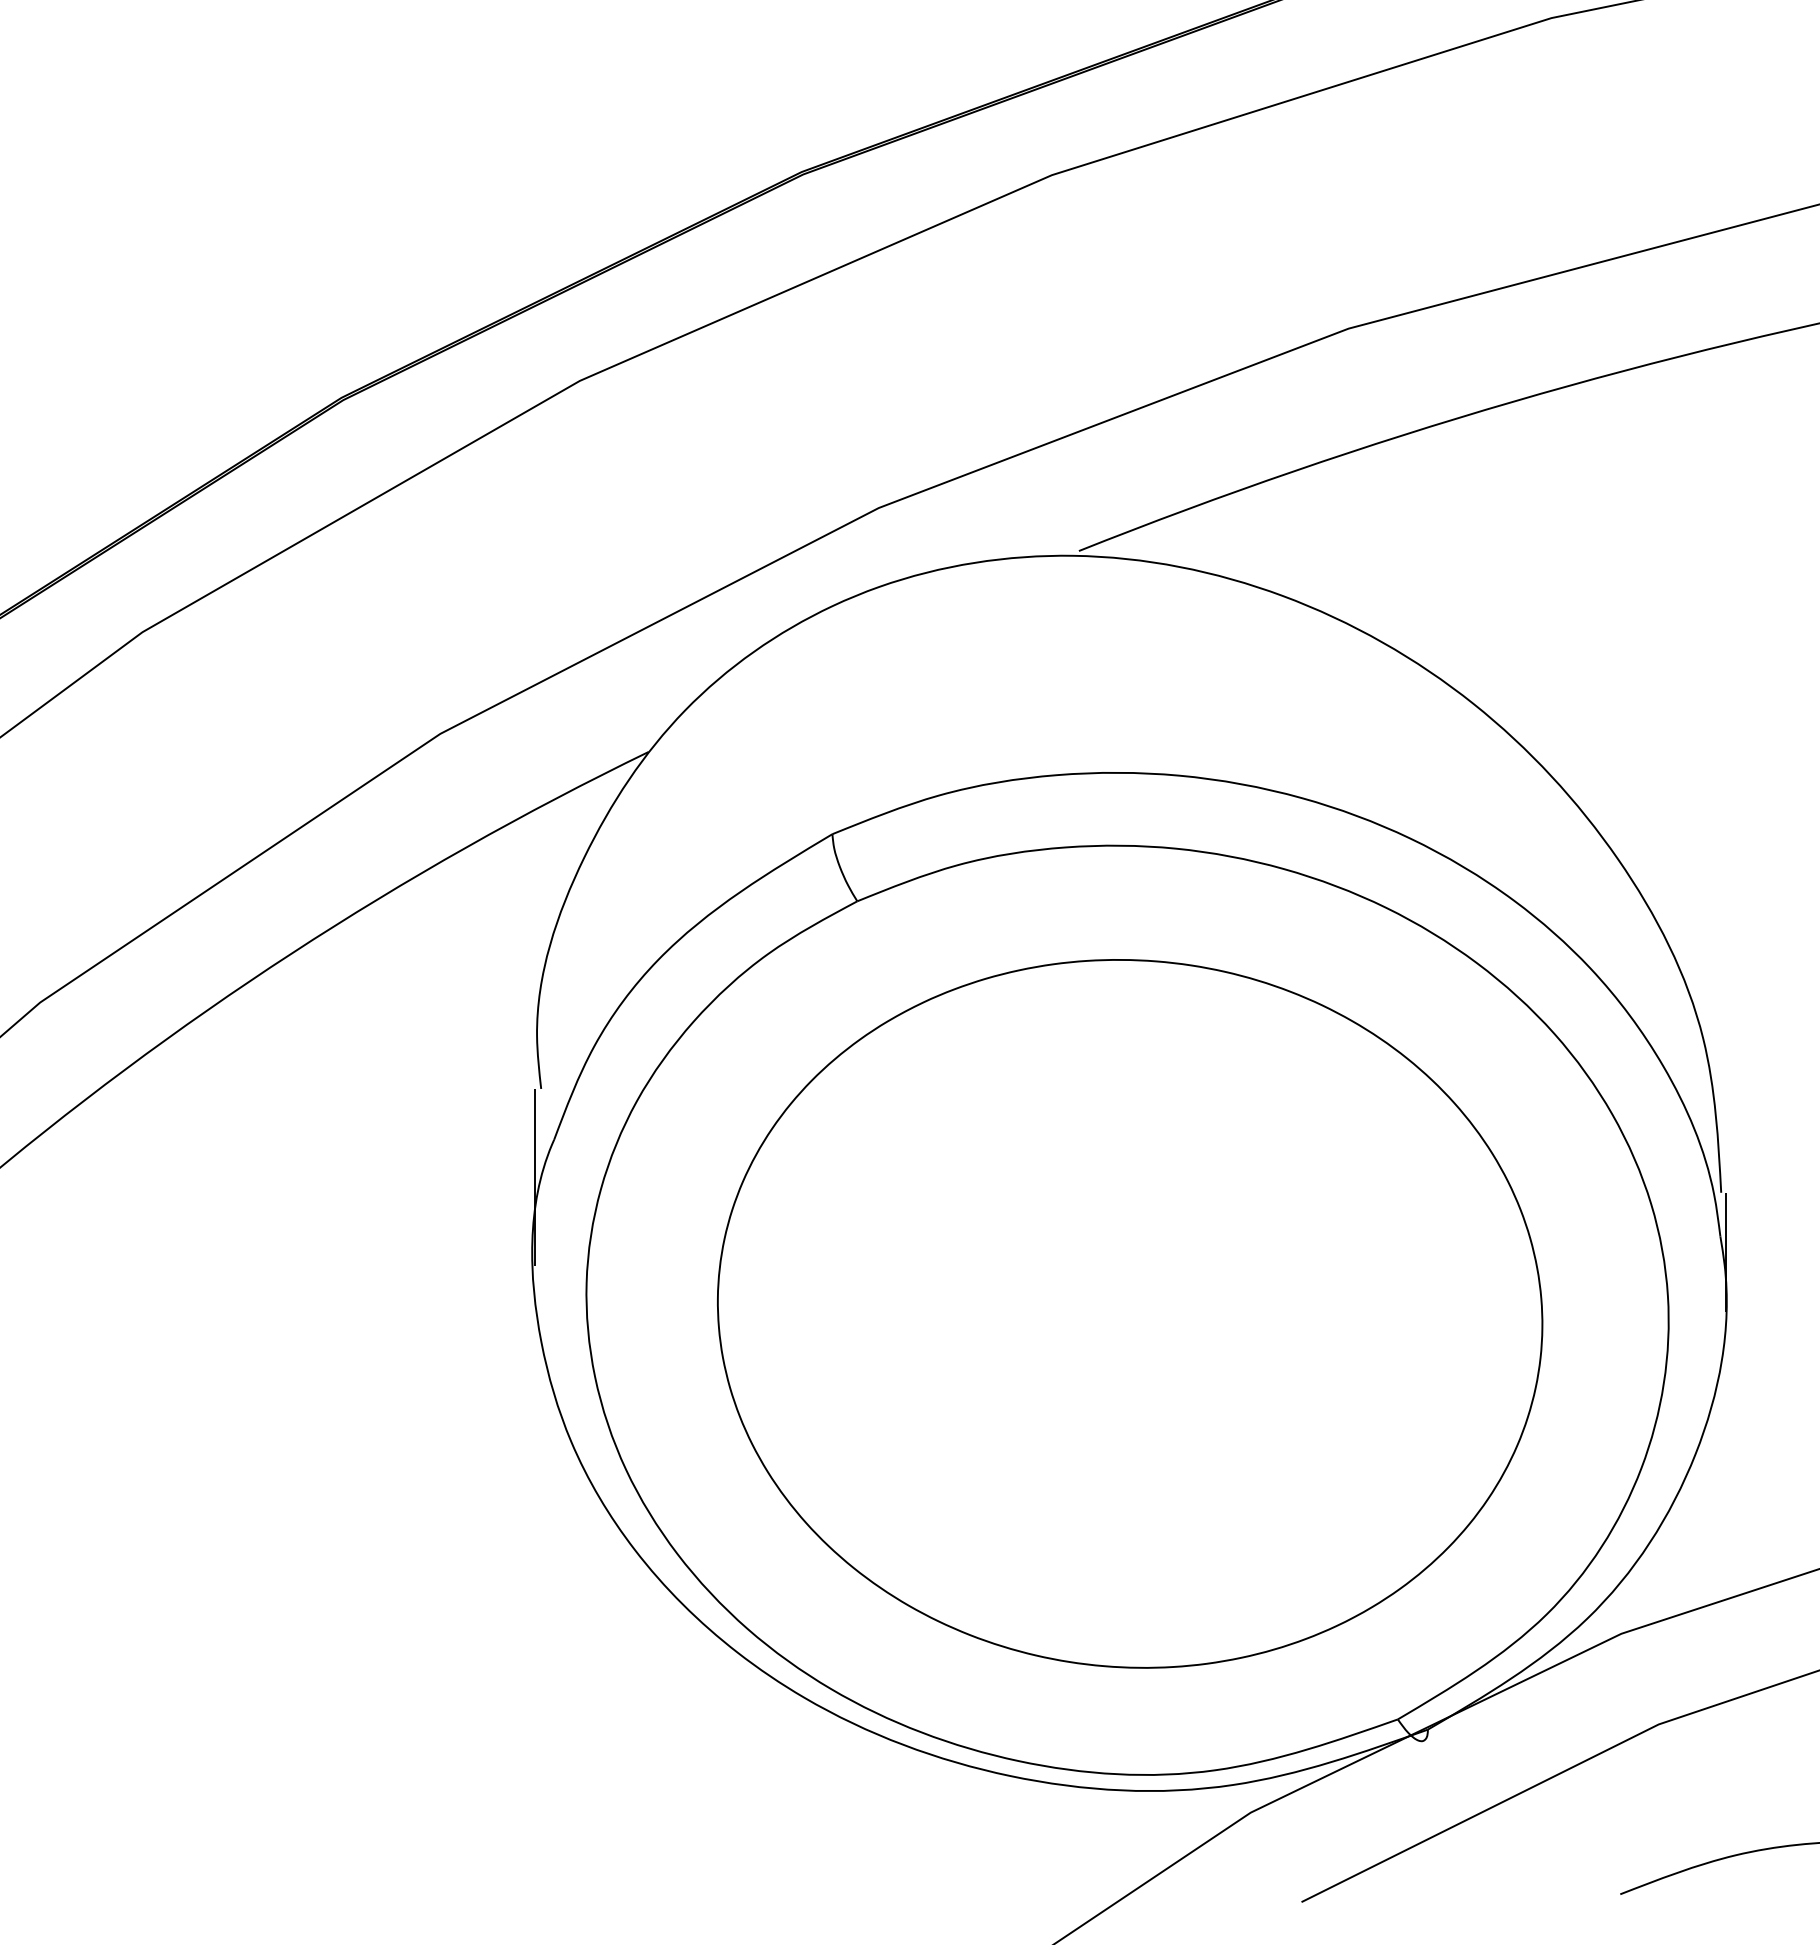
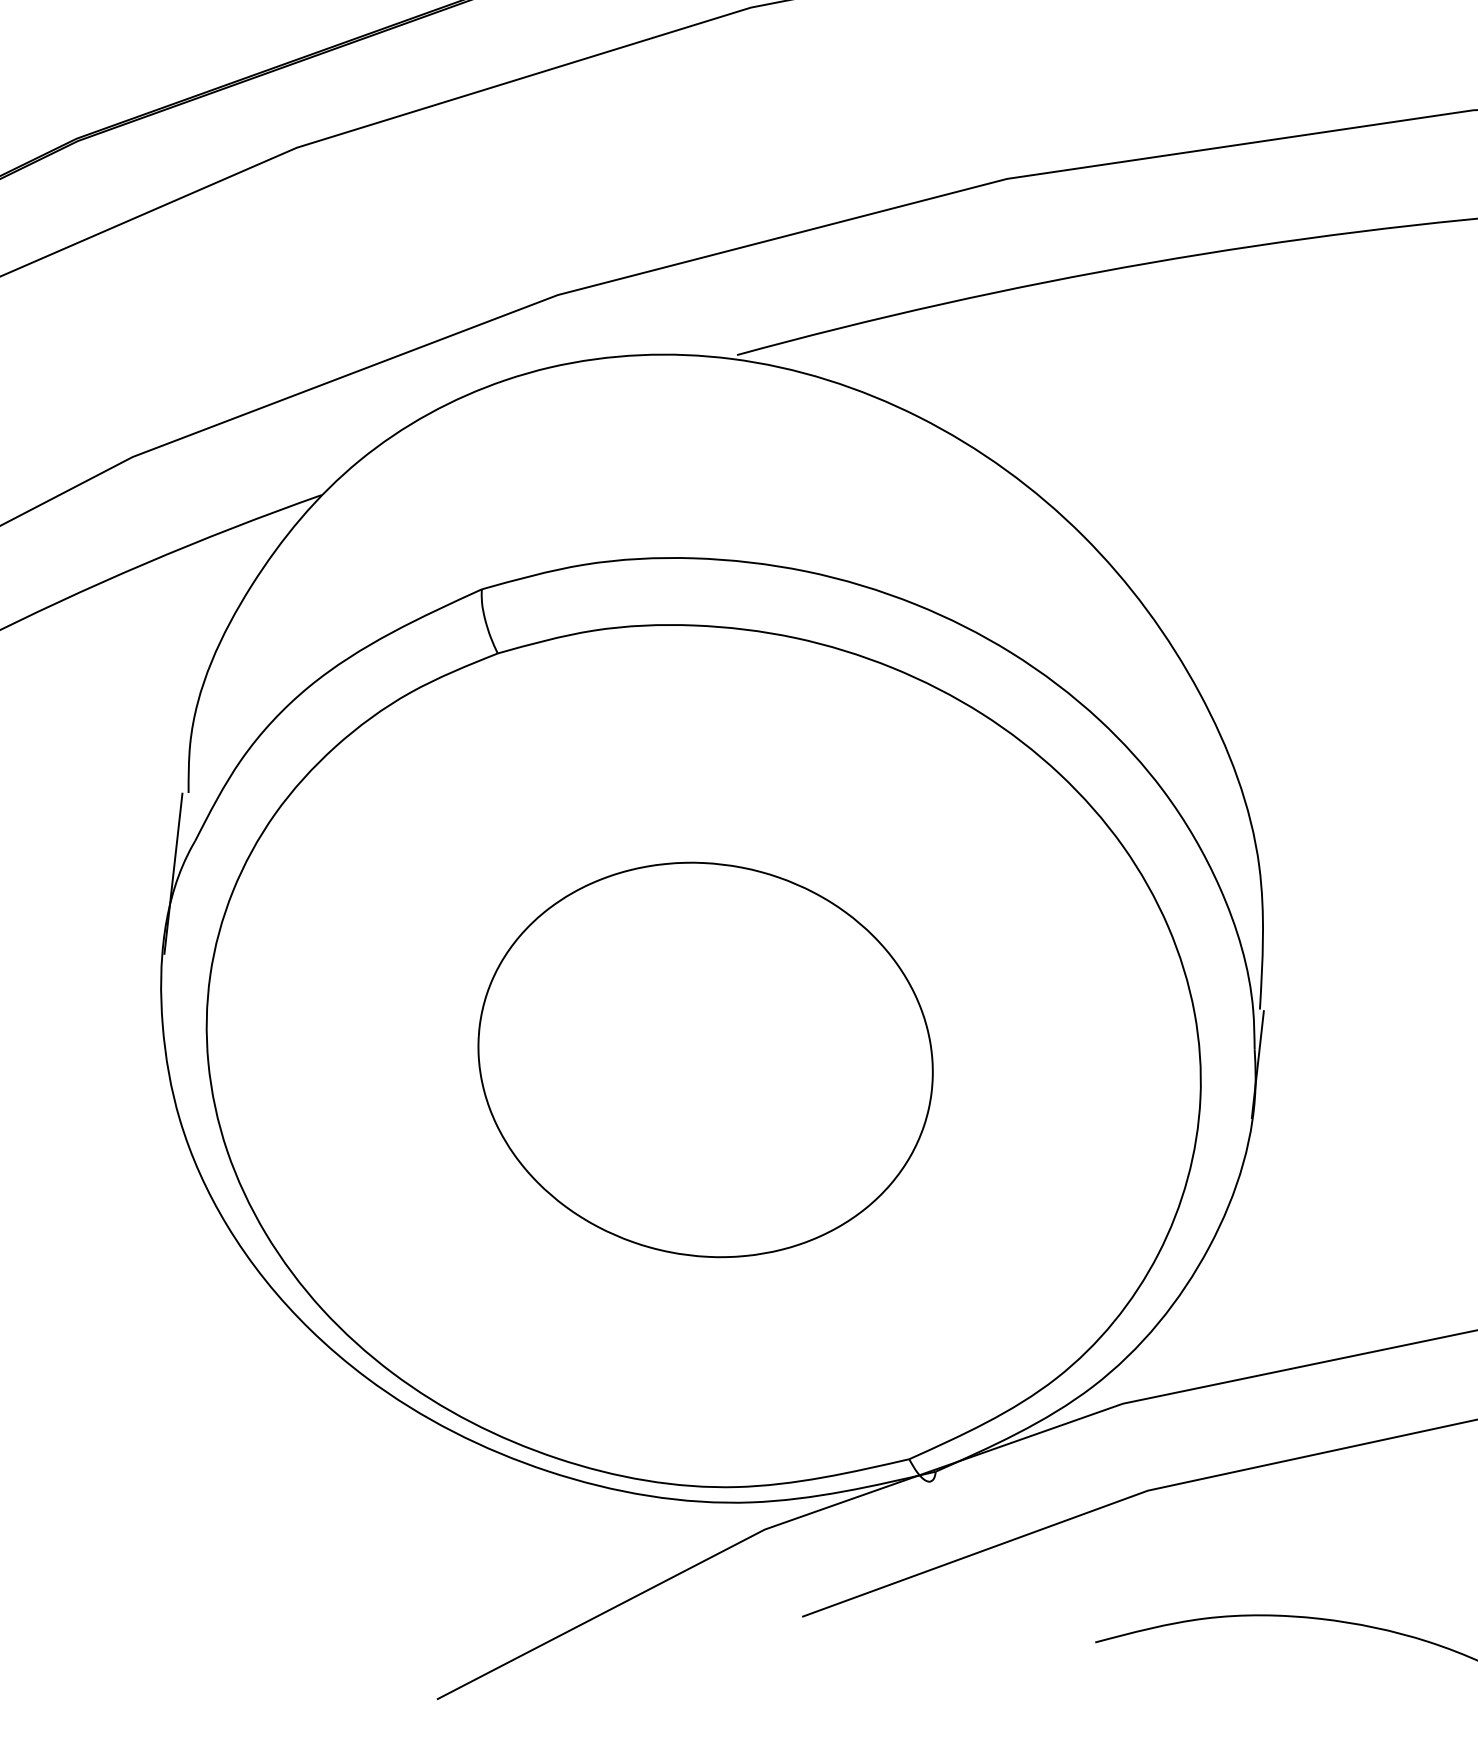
part: (1130, 1313) -> (705, 1059), size x0.6

